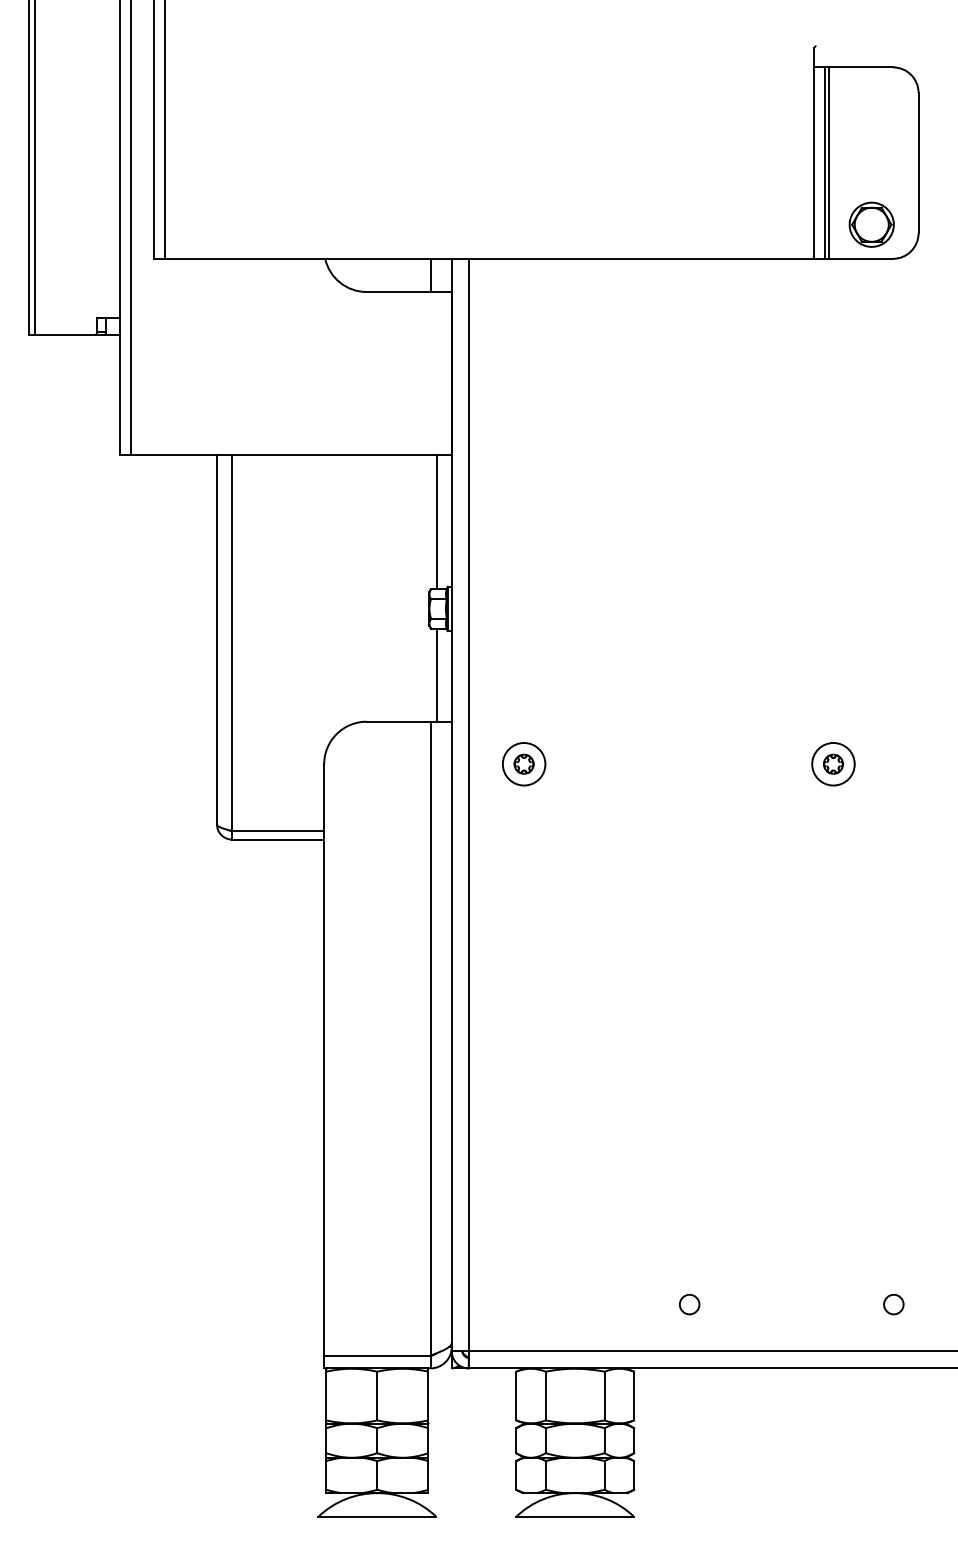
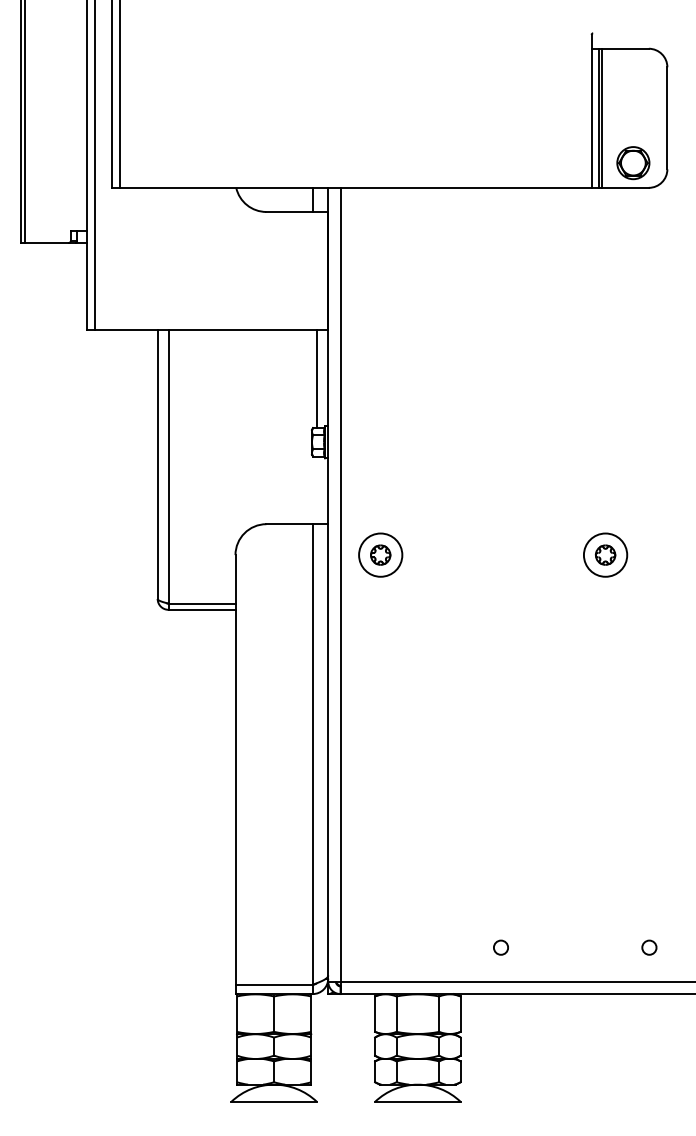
line: (437, 675) -> (317, 490), removed
part: (523, 763) -> (380, 554), size x1.4
part: (833, 763) -> (605, 554), size x1.4

